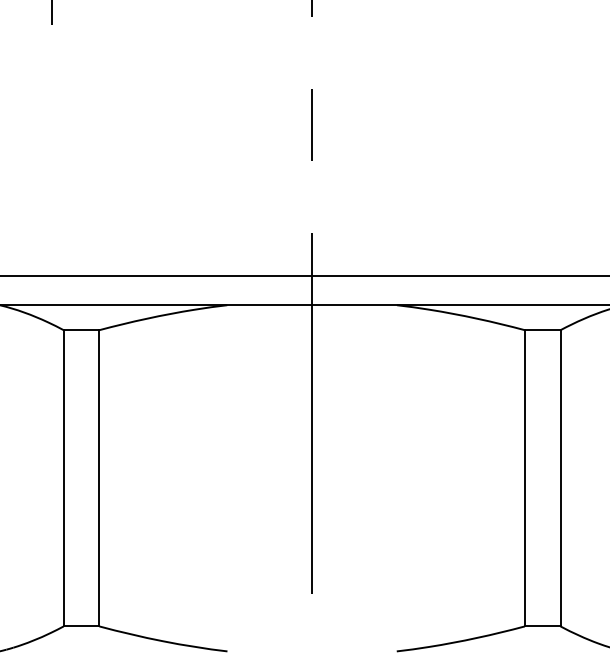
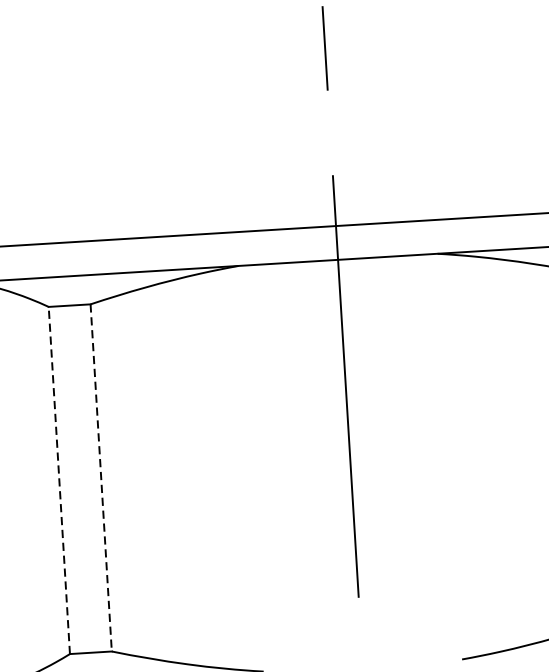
line: (63, 477) -> (59, 479), solid -> dashed
line: (99, 478) -> (101, 478), solid -> dashed

